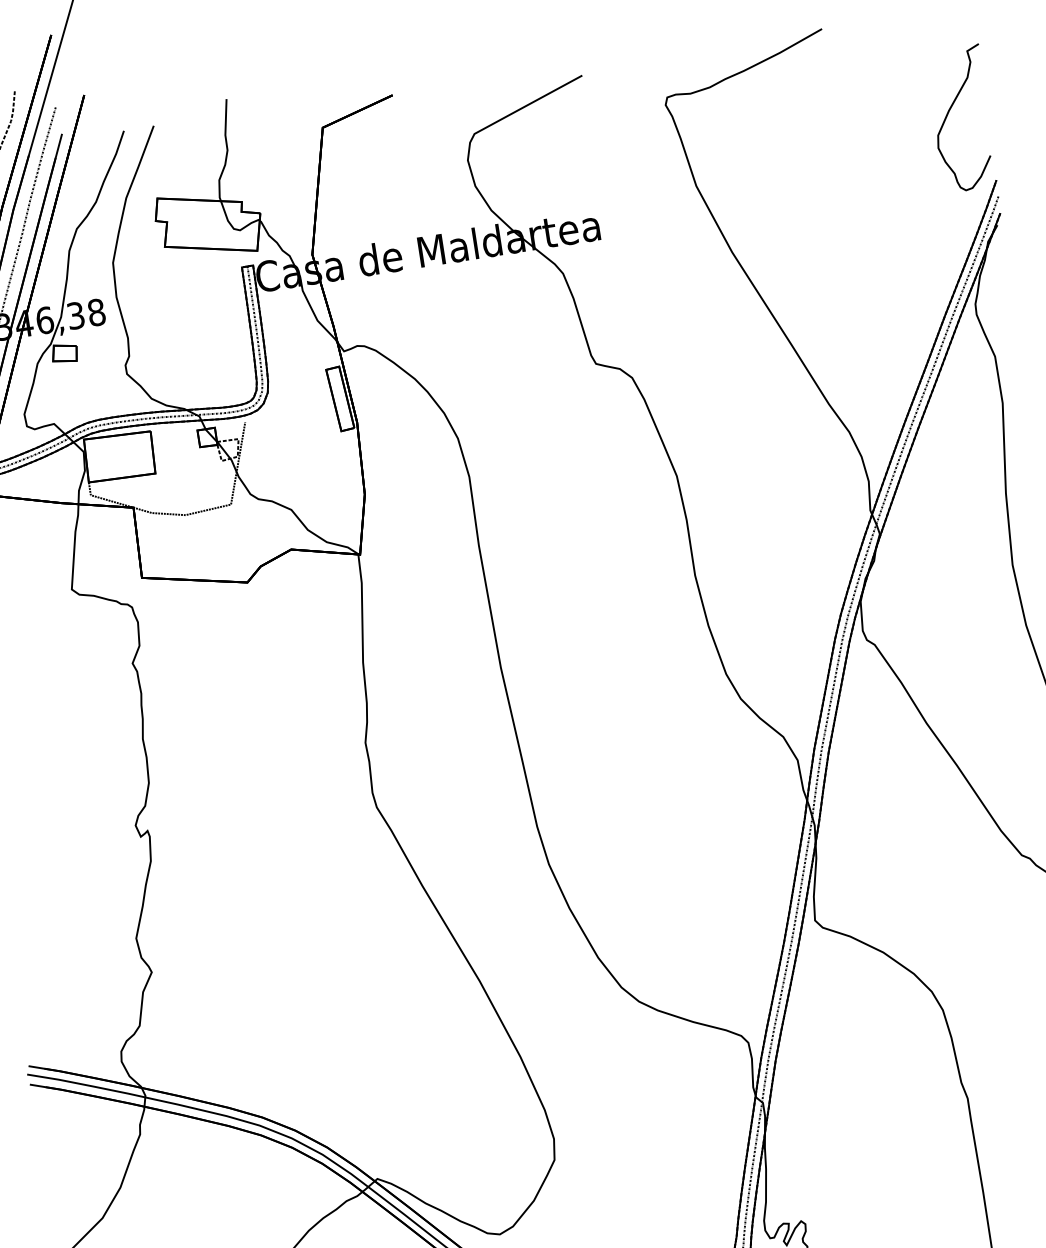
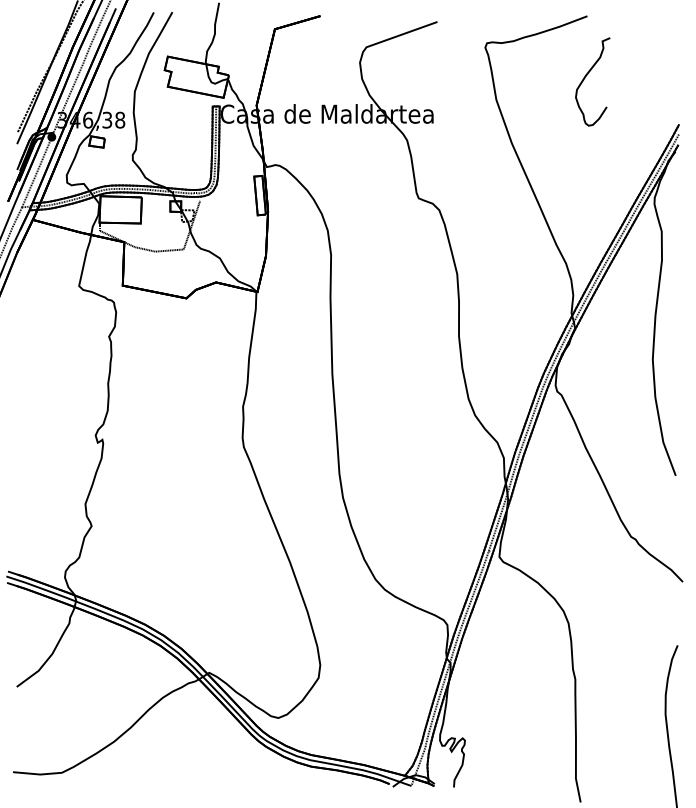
curve: (949, 115) -> (585, 78), moved

